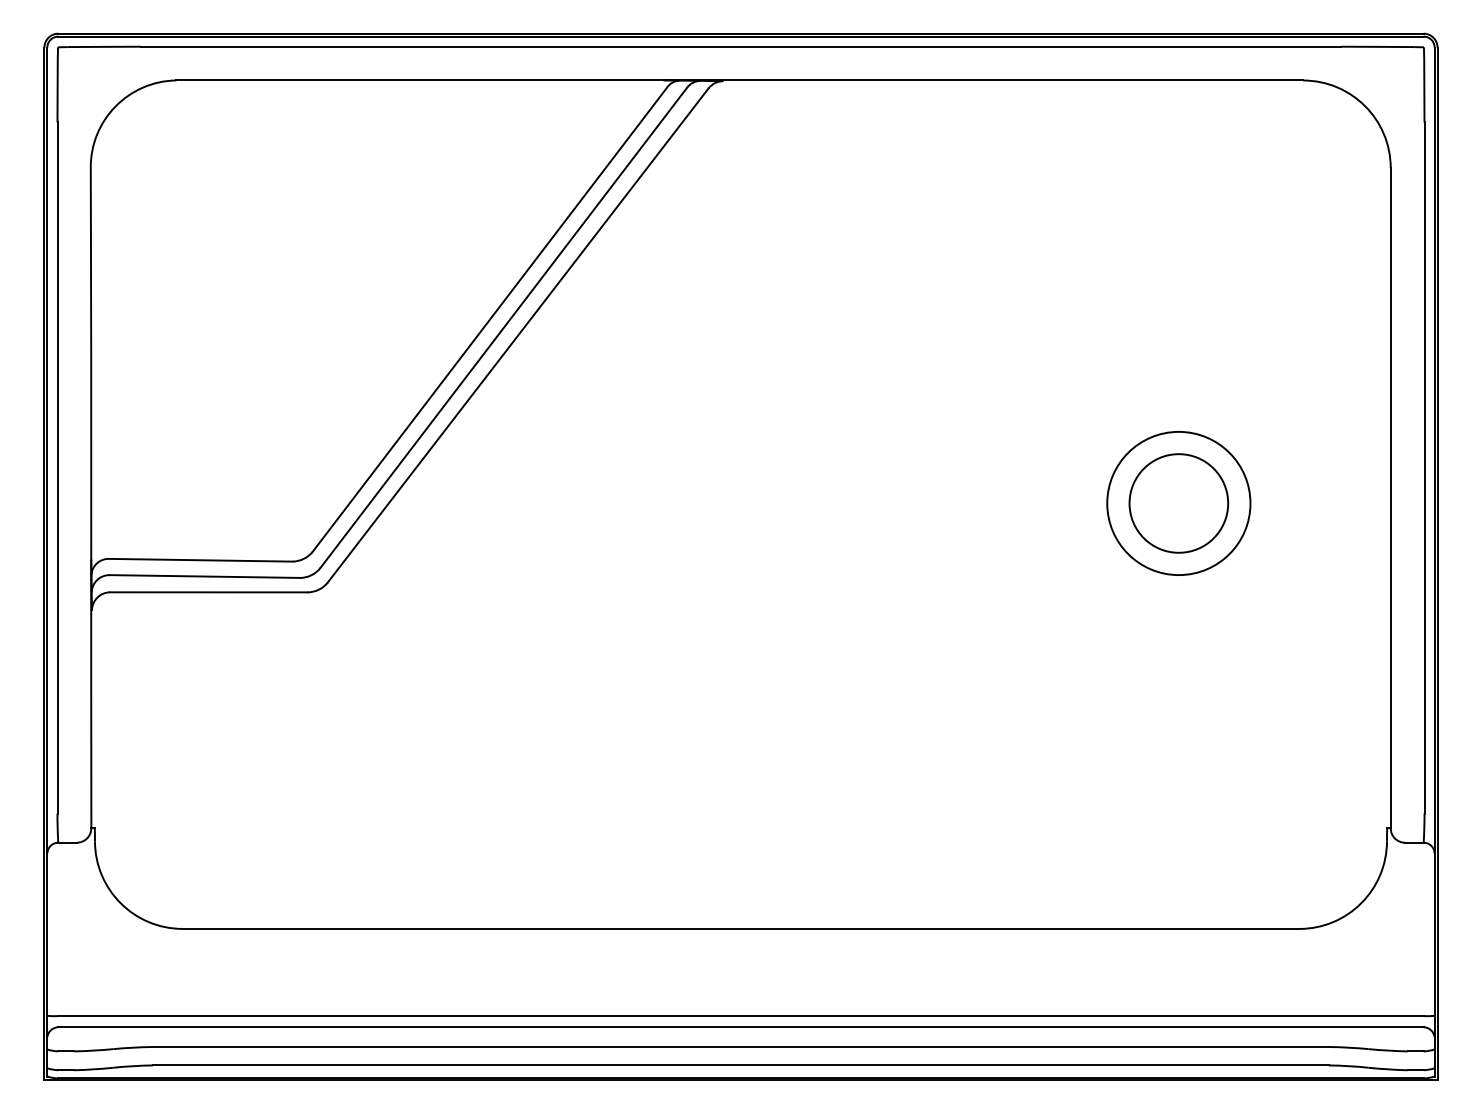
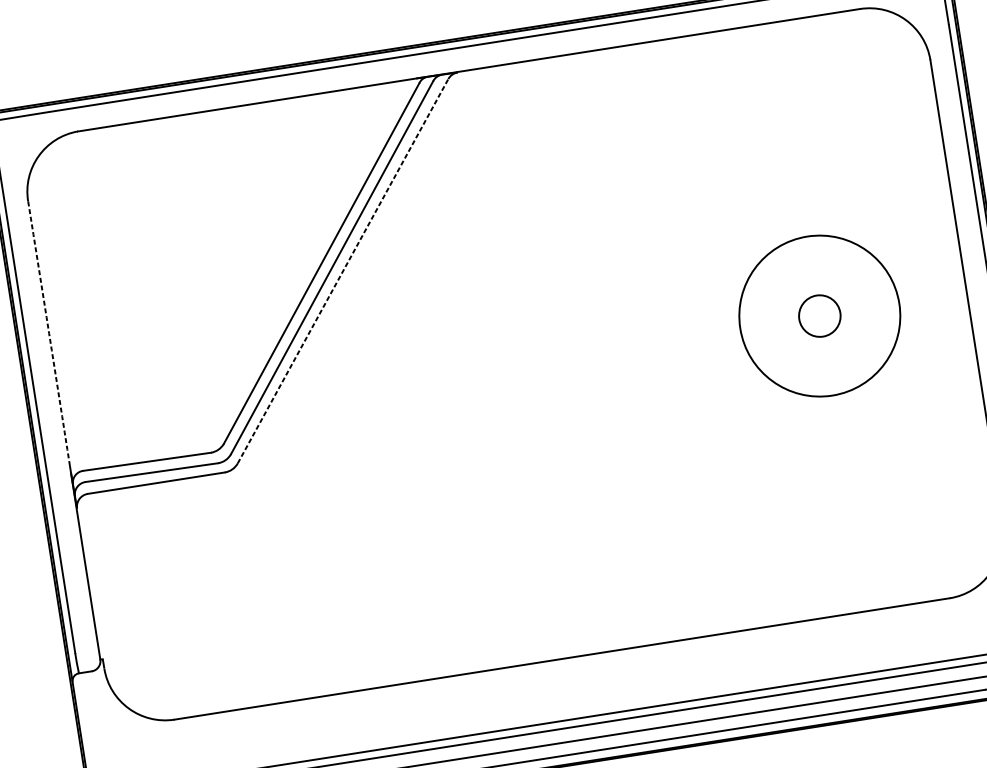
line: (518, 335) -> (343, 271), solid -> dashed
arc: (91, 358) -> (49, 333), solid -> dashed
circle: (1178, 503) -> (819, 316), size x0.6
circle: (1178, 503) -> (819, 316), size x1.6

